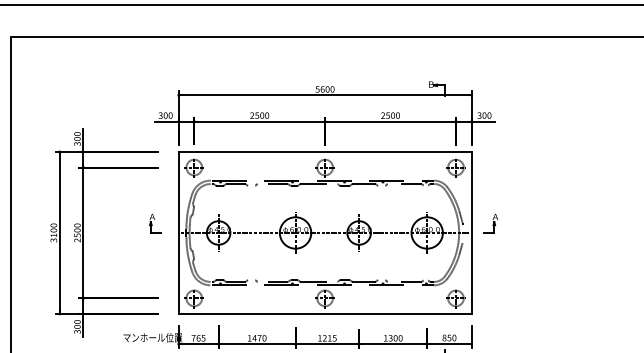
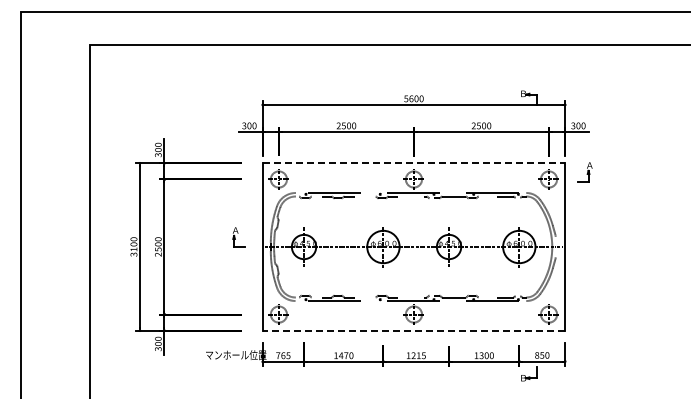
line: (325, 152) -> (414, 163), solid -> dashed
part: (490, 223) -> (584, 172), moved
line: (324, 313) -> (413, 330), solid -> dashed

